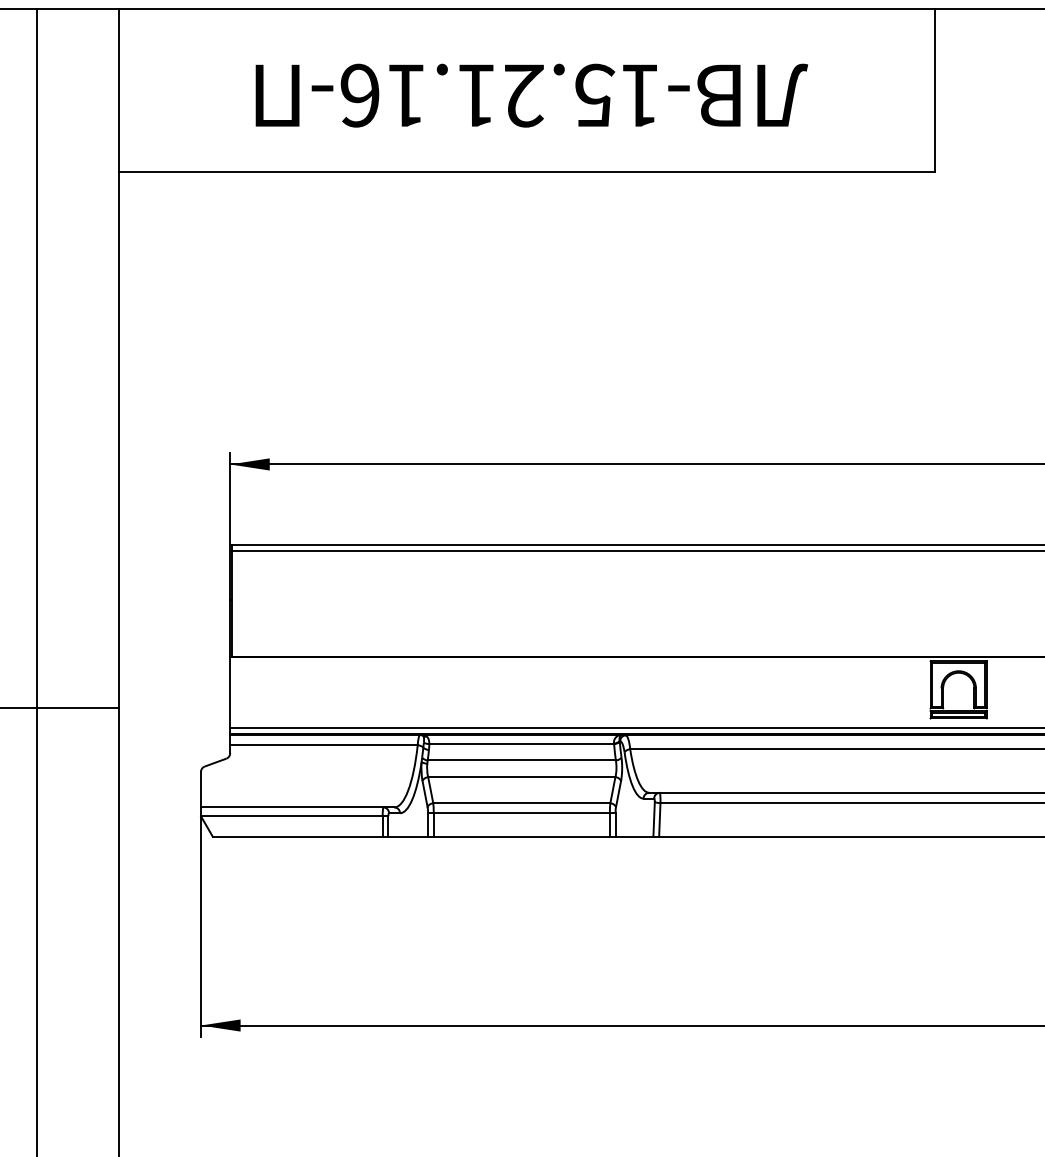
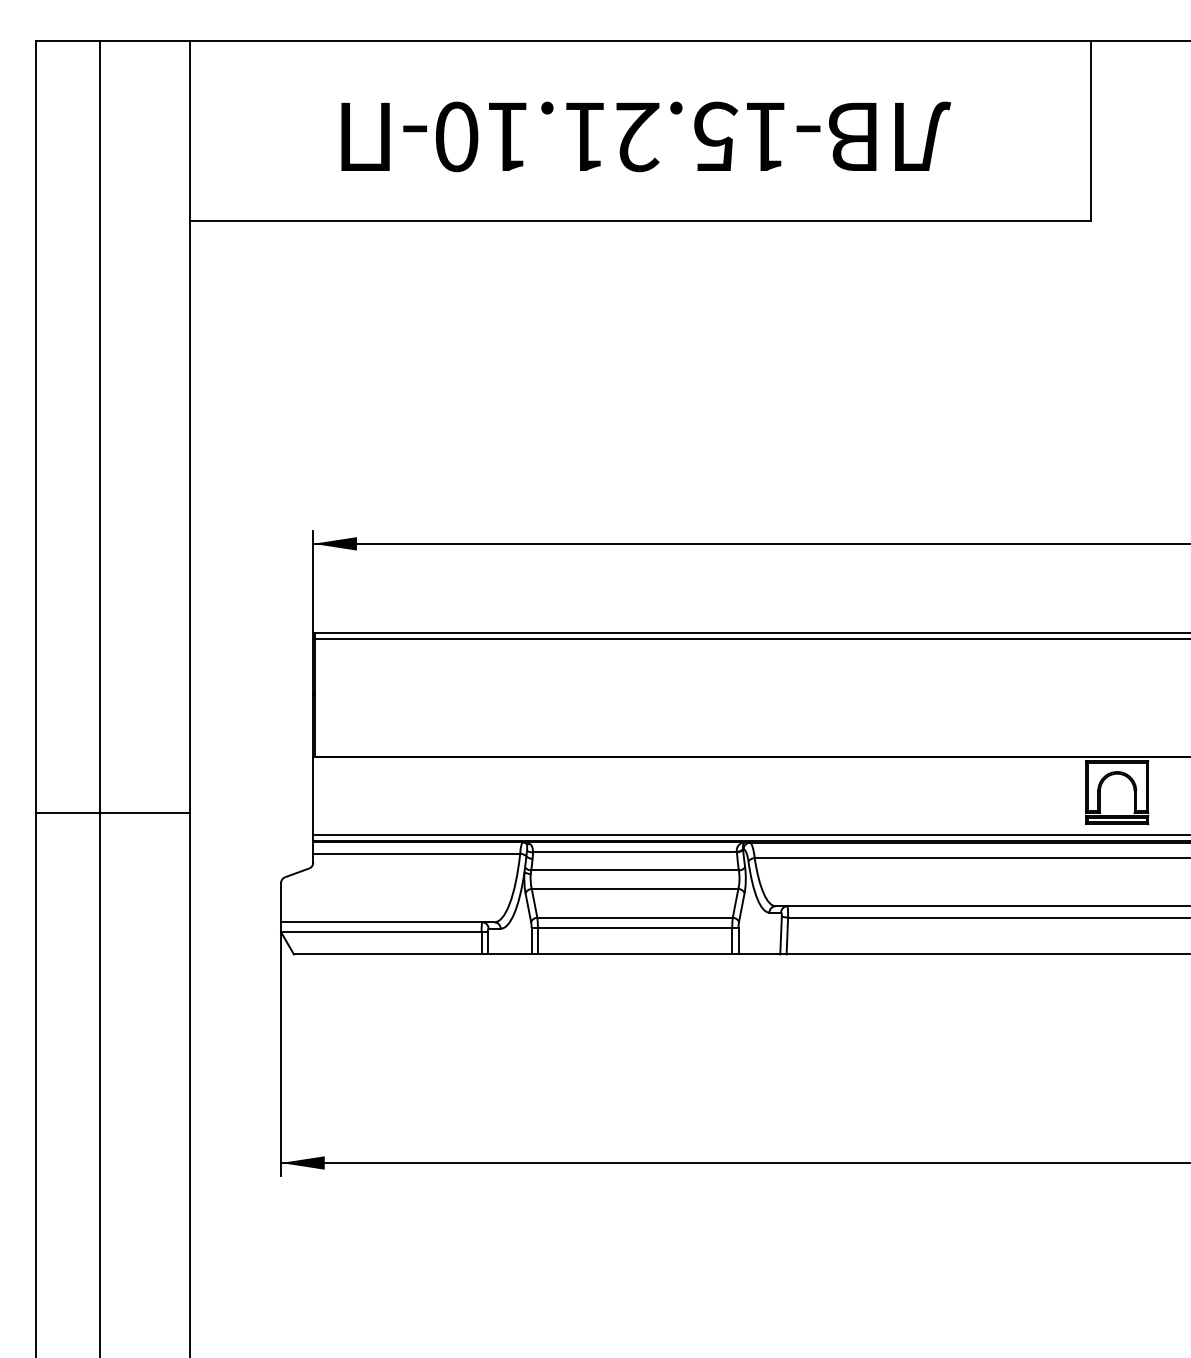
text: (359, 95) -> (456, 136), -15.21.16- -> -15.21.10-

